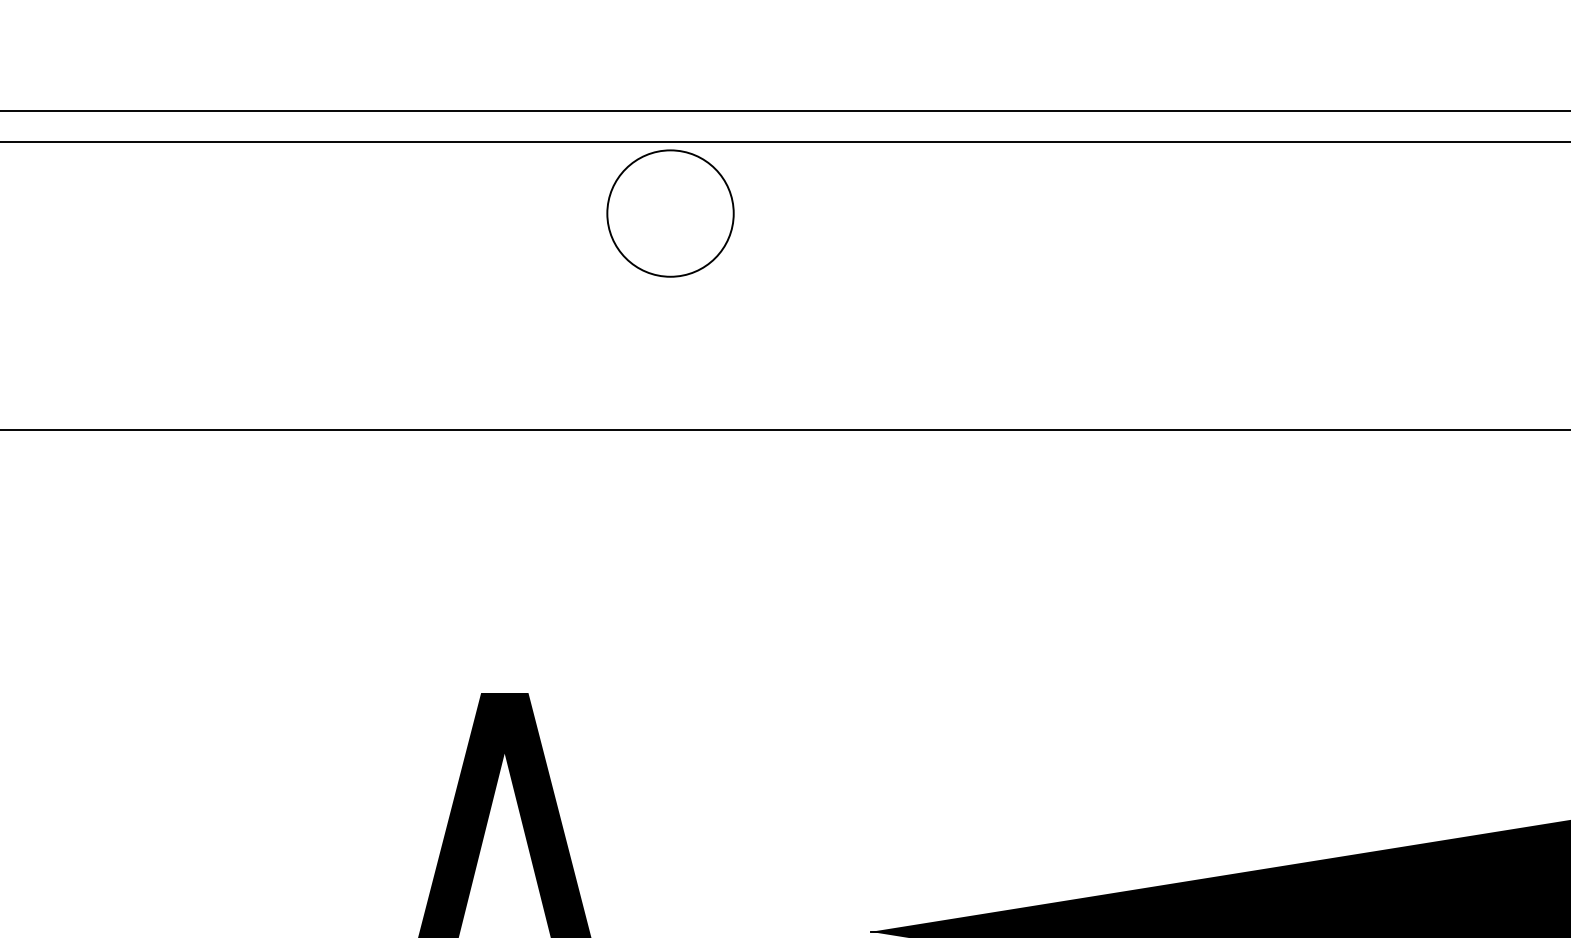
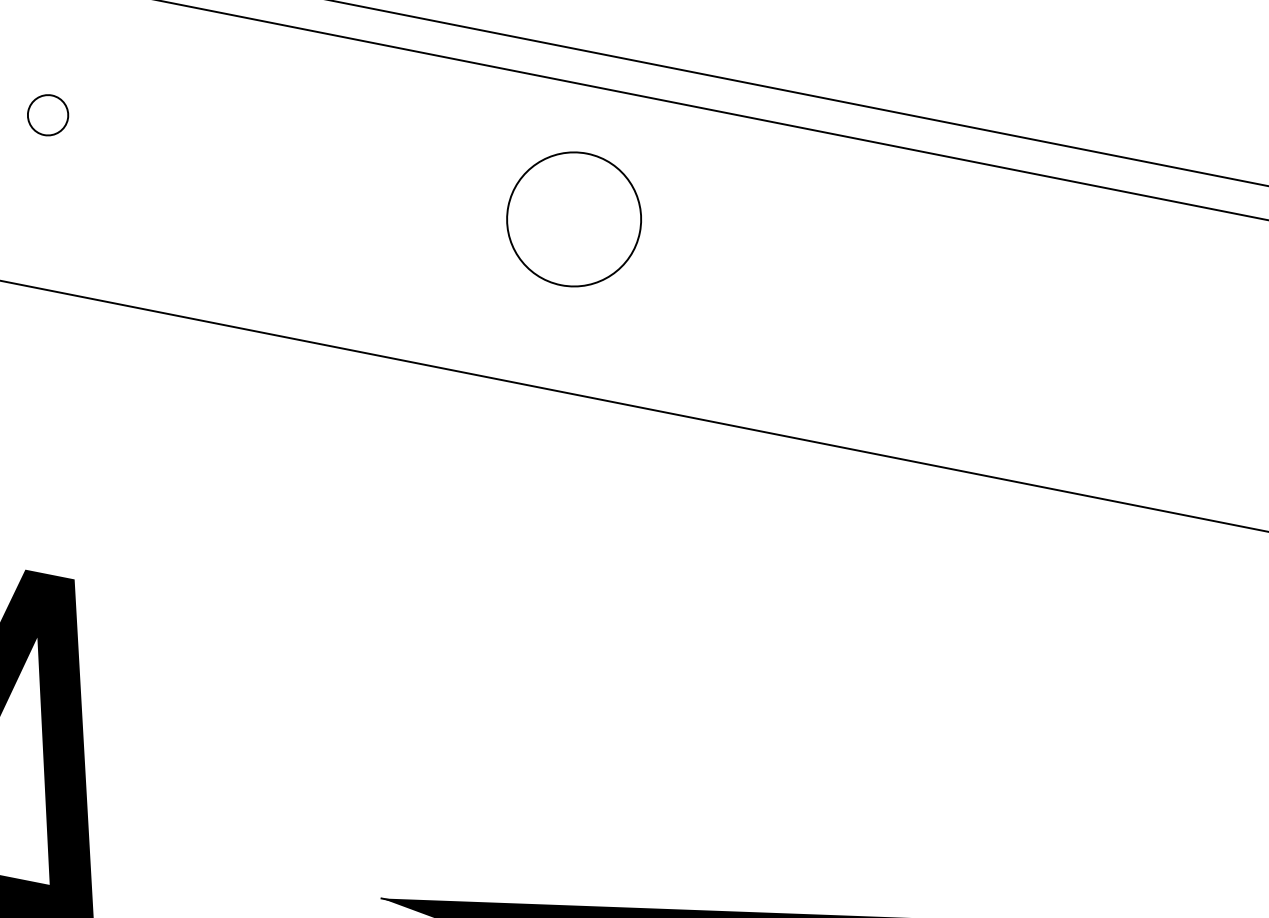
circle: (670, 213) -> (574, 219), moved
circle: (418, 268) -> (47, 115), added

